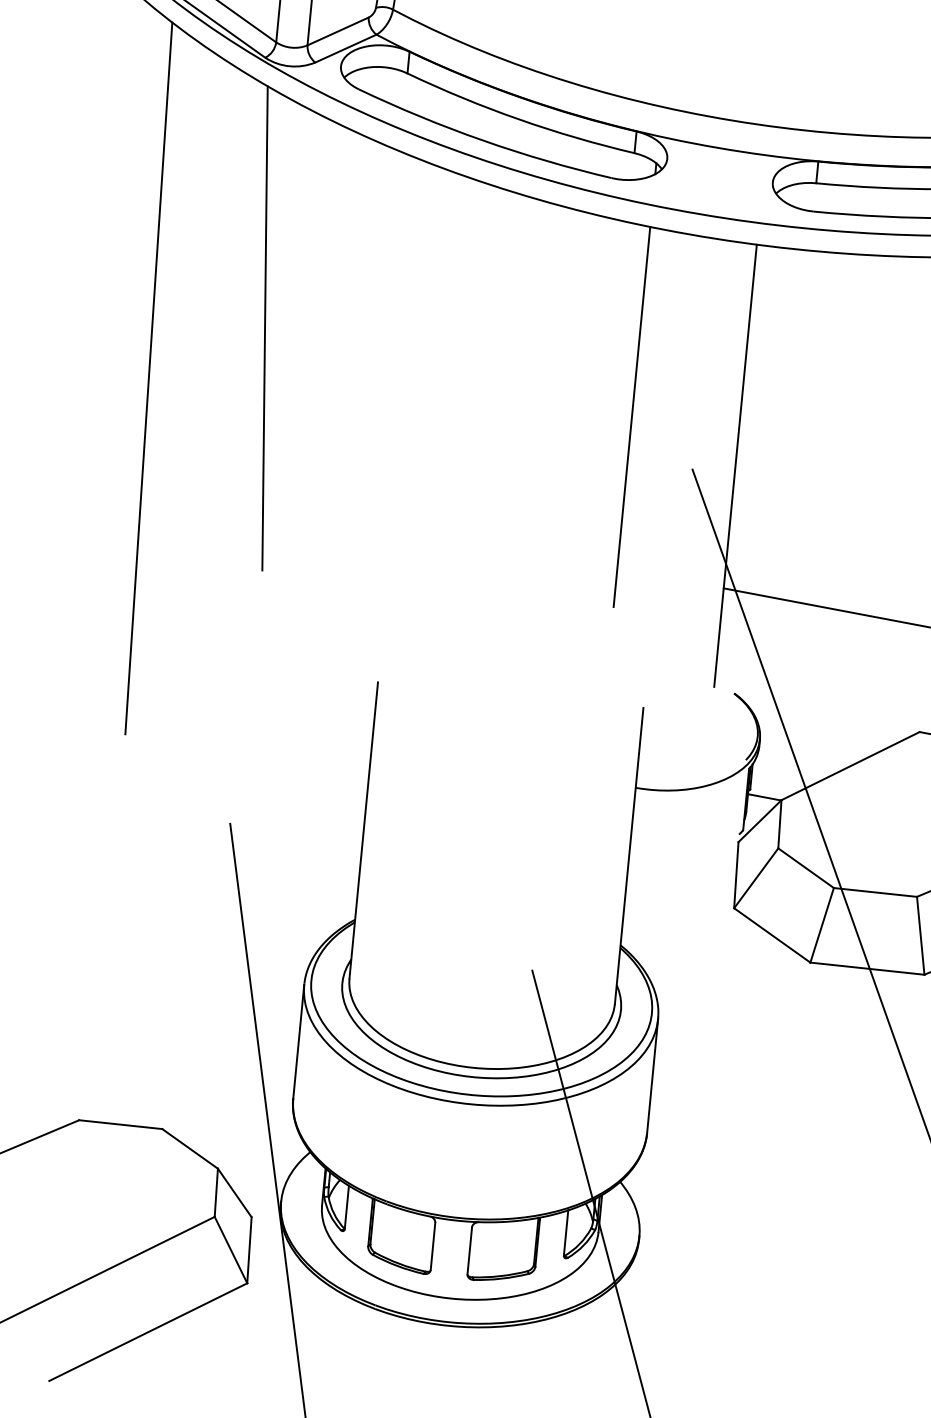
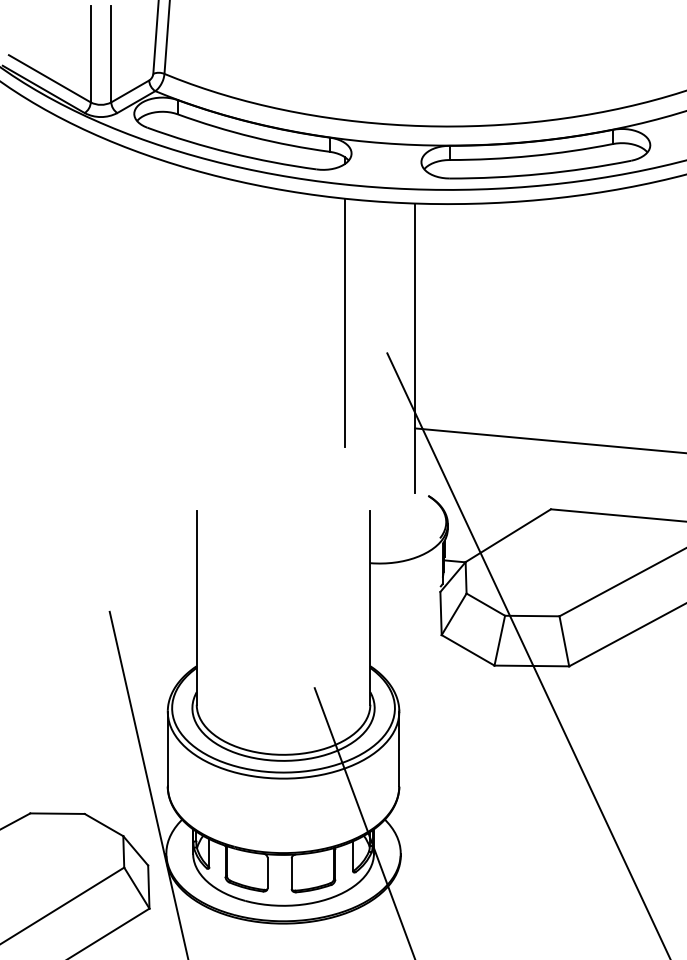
line: (265, 328) -> (101, 288), removed
line: (149, 378) -> (29, 328), removed

